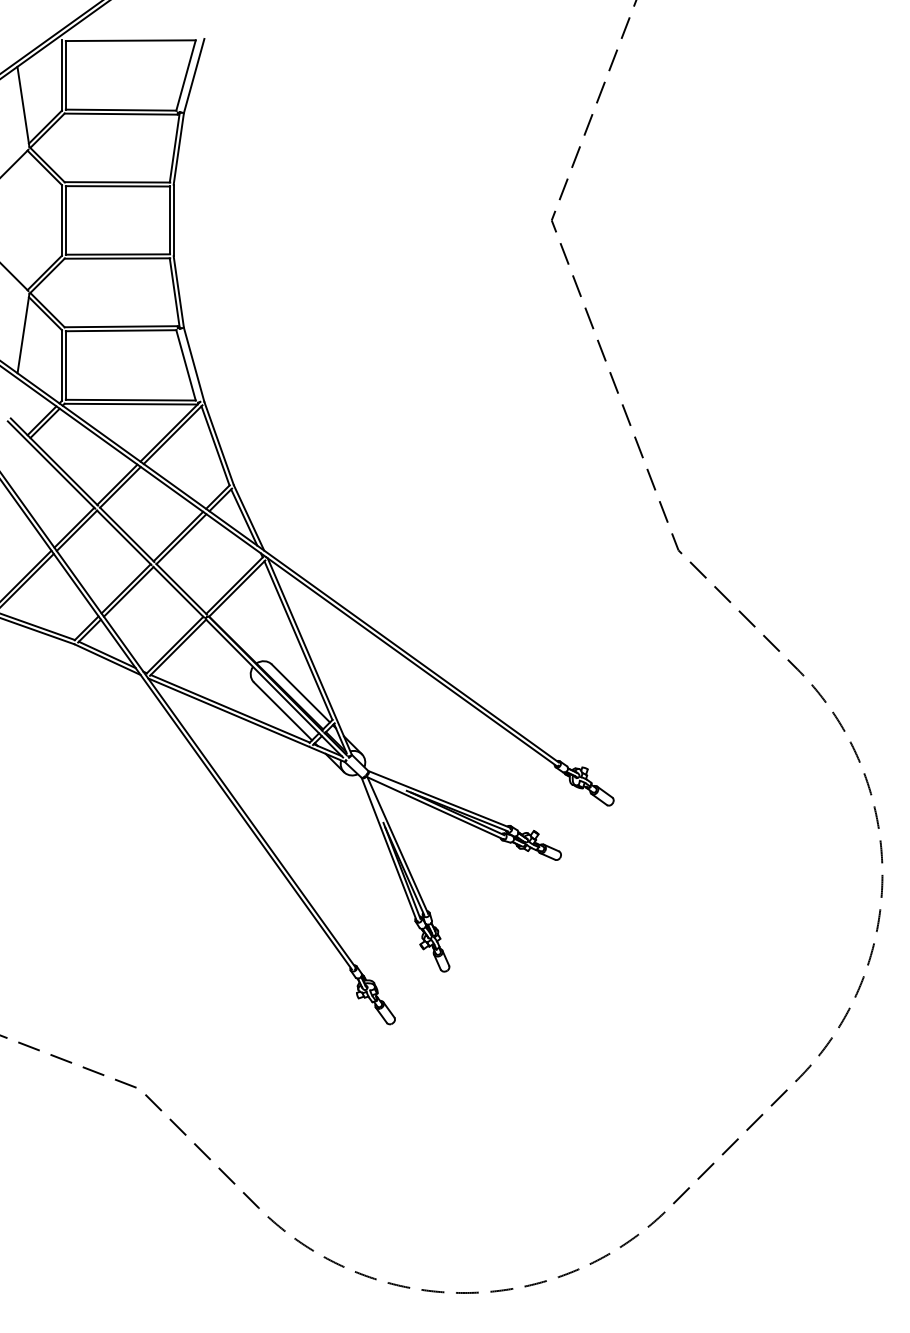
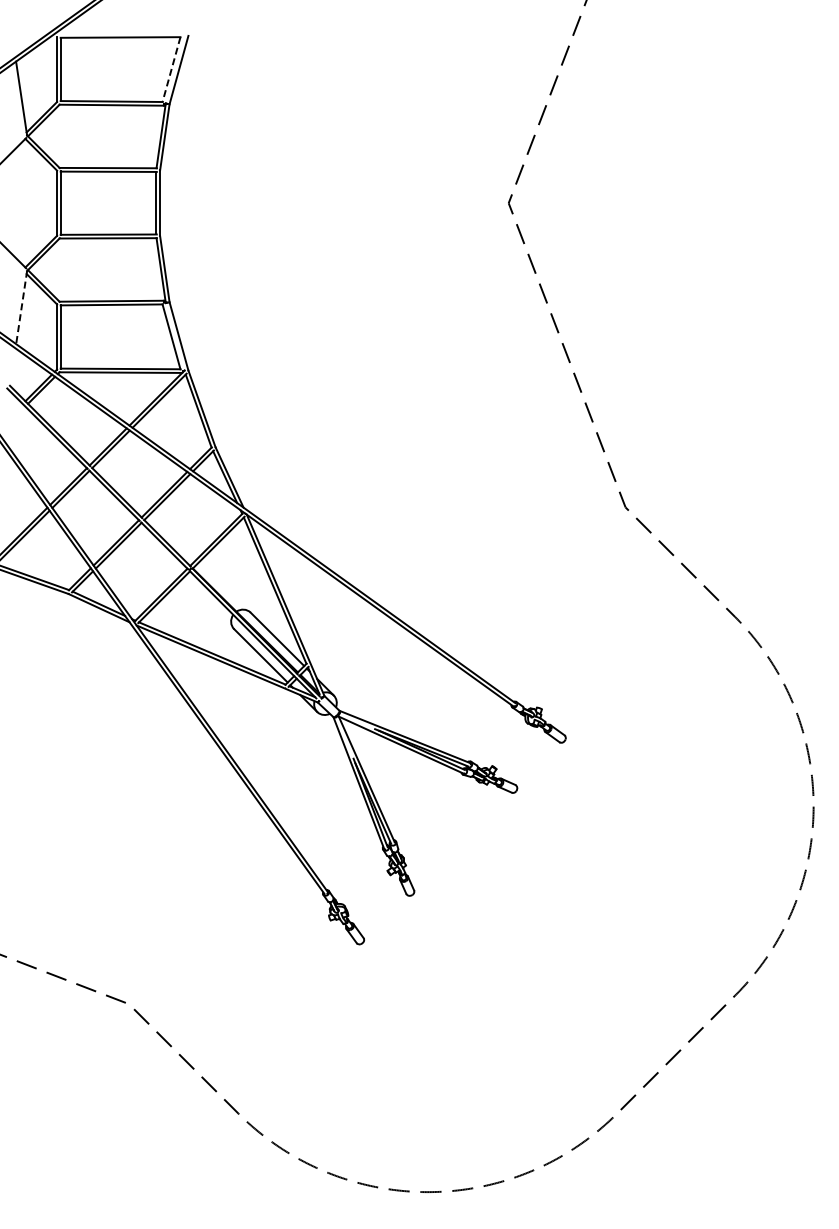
line: (186, 75) -> (171, 69), solid -> dashed
line: (23, 333) -> (21, 307), solid -> dashed

